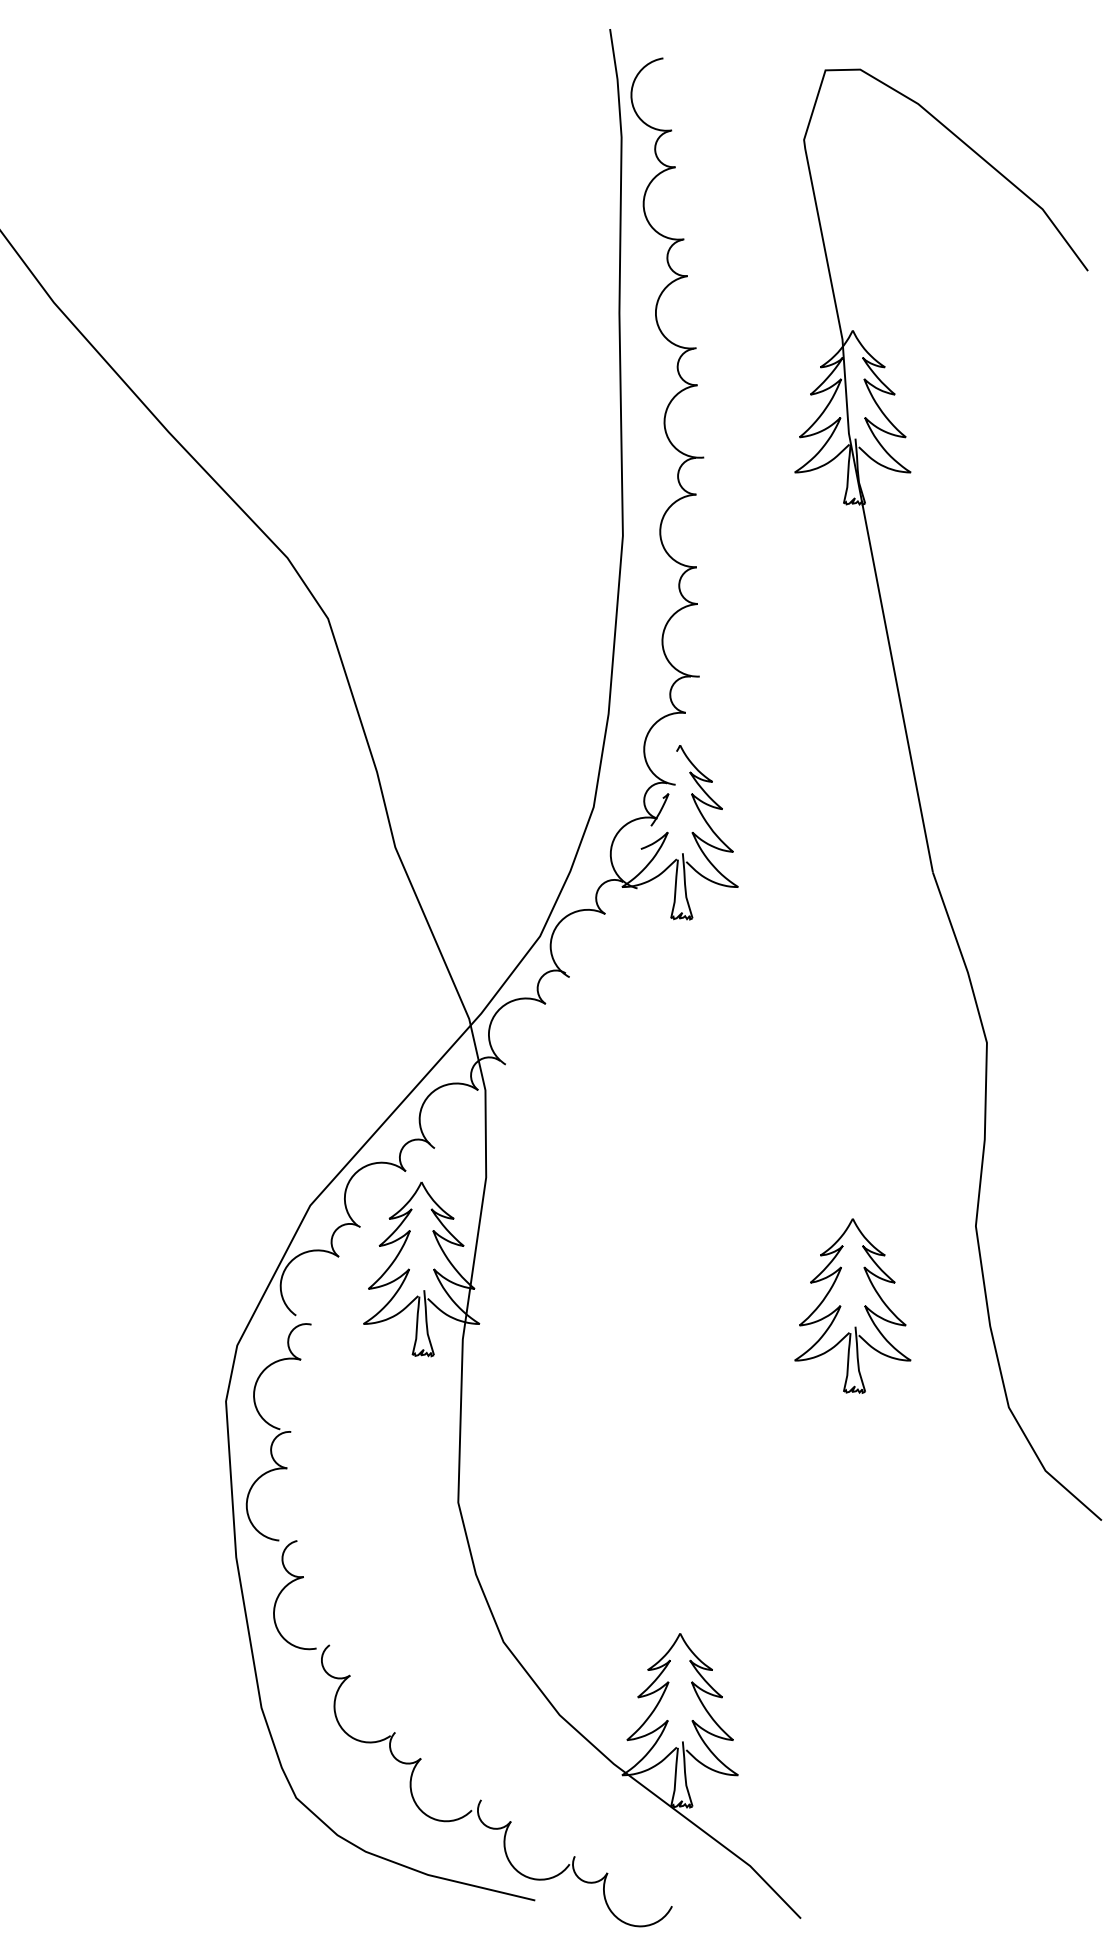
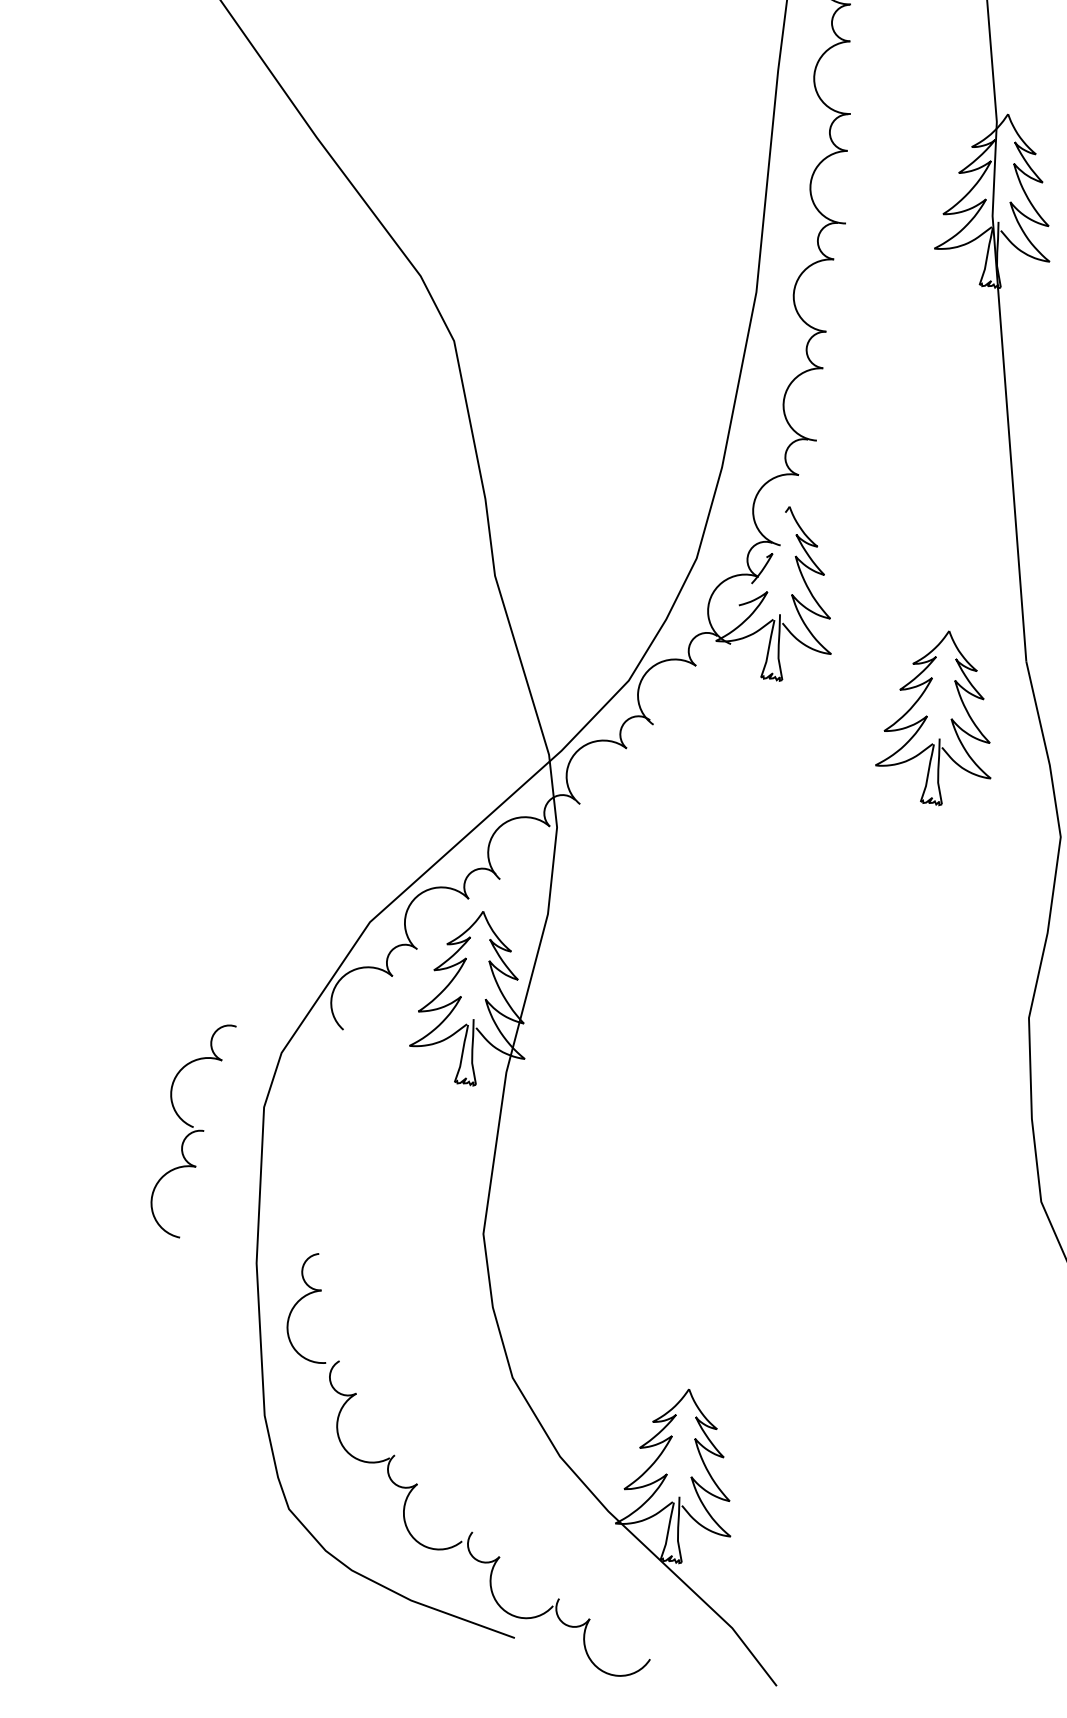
part: (852, 1305) -> (939, 717), moved
part: (278, 1432) -> (191, 1130), moved

